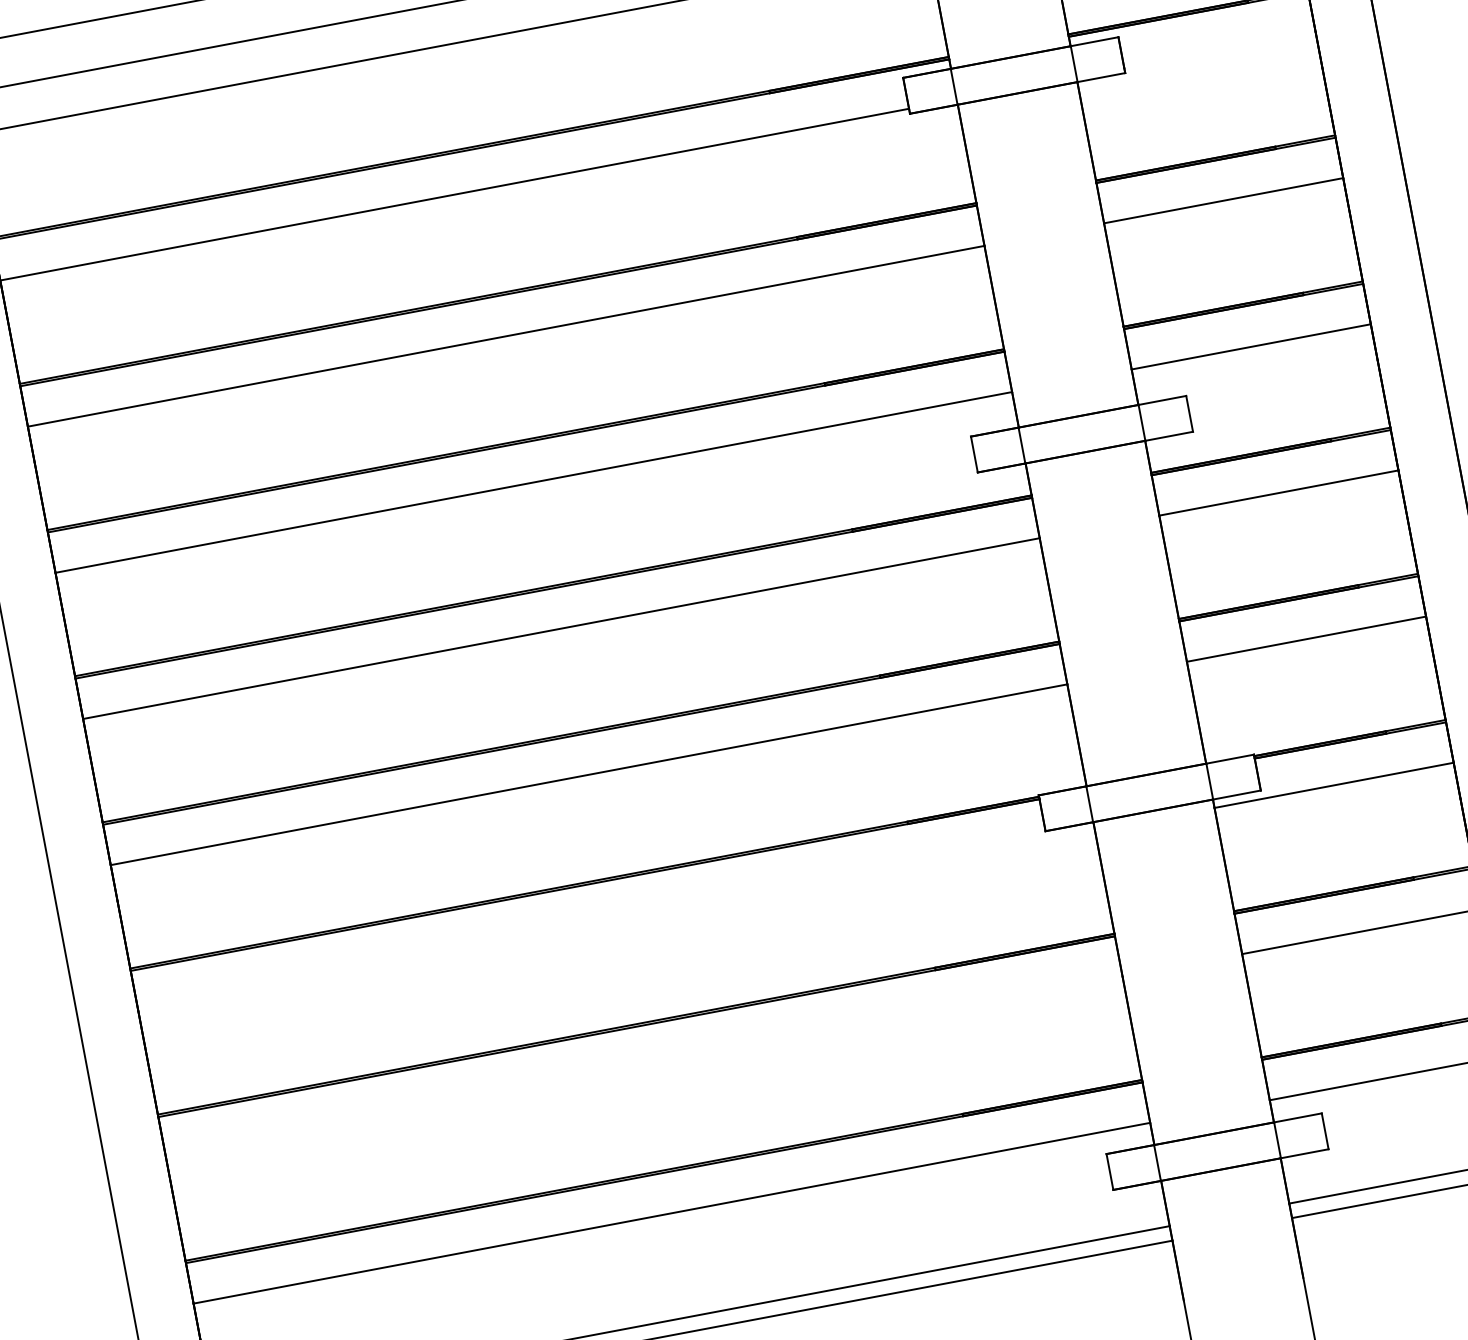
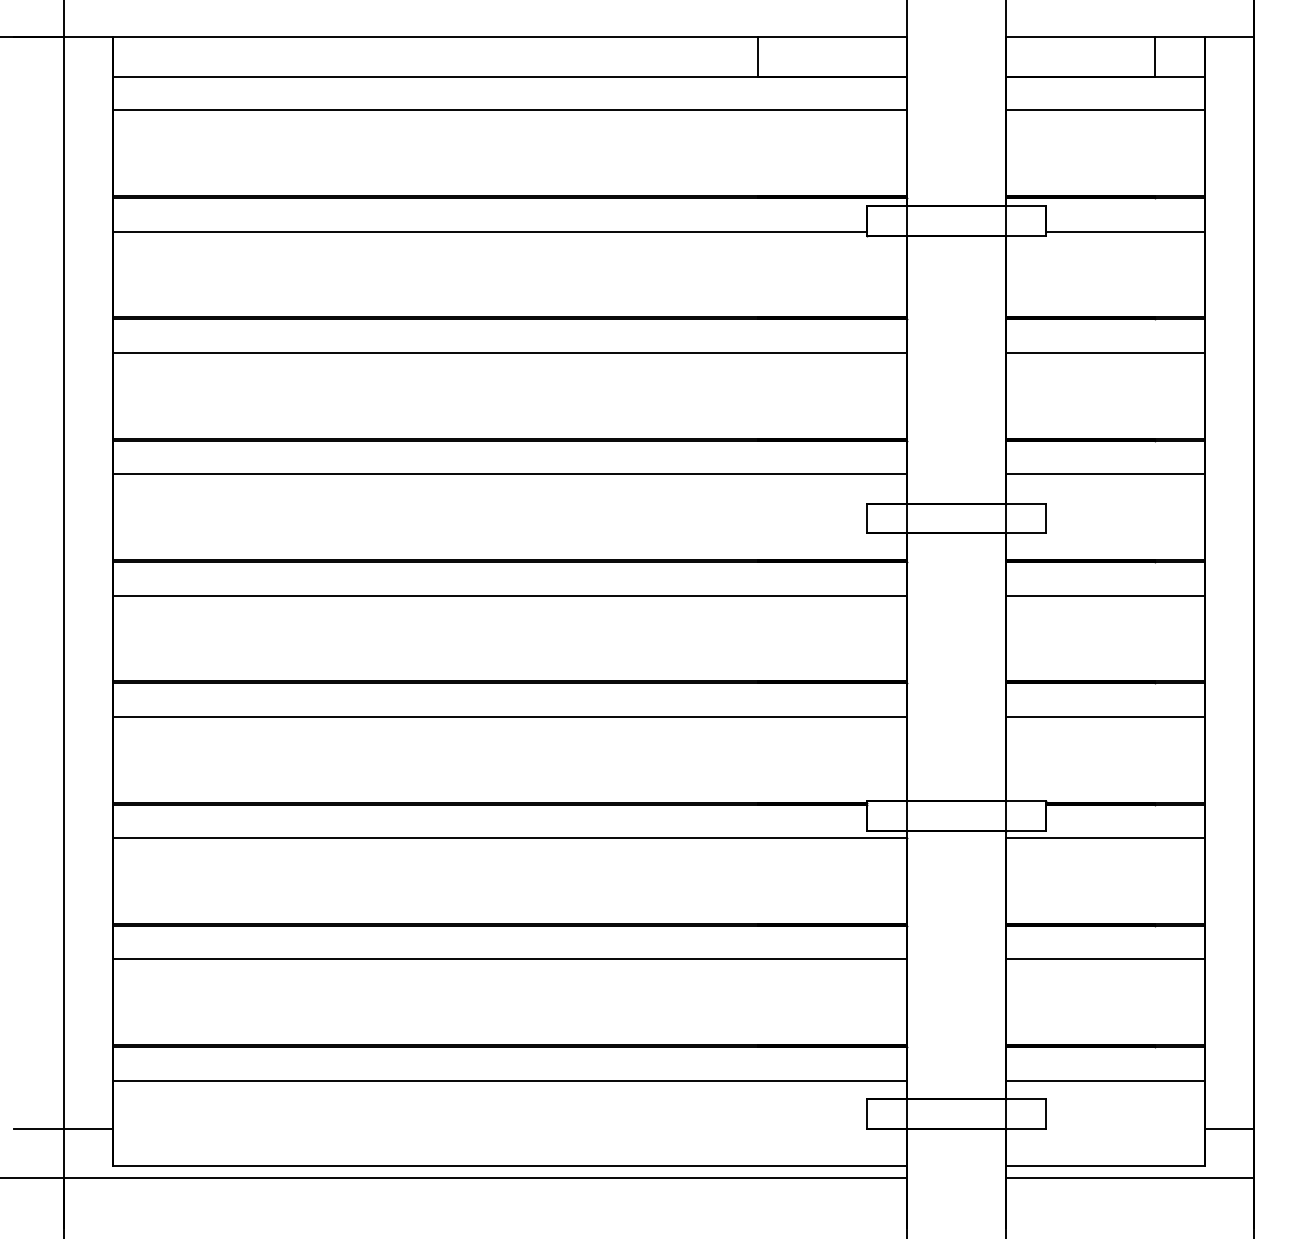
line: (1219, 49) -> (1124, 231), added
line: (616, 921) -> (509, 838), added
line: (643, 1067) -> (509, 959), added

